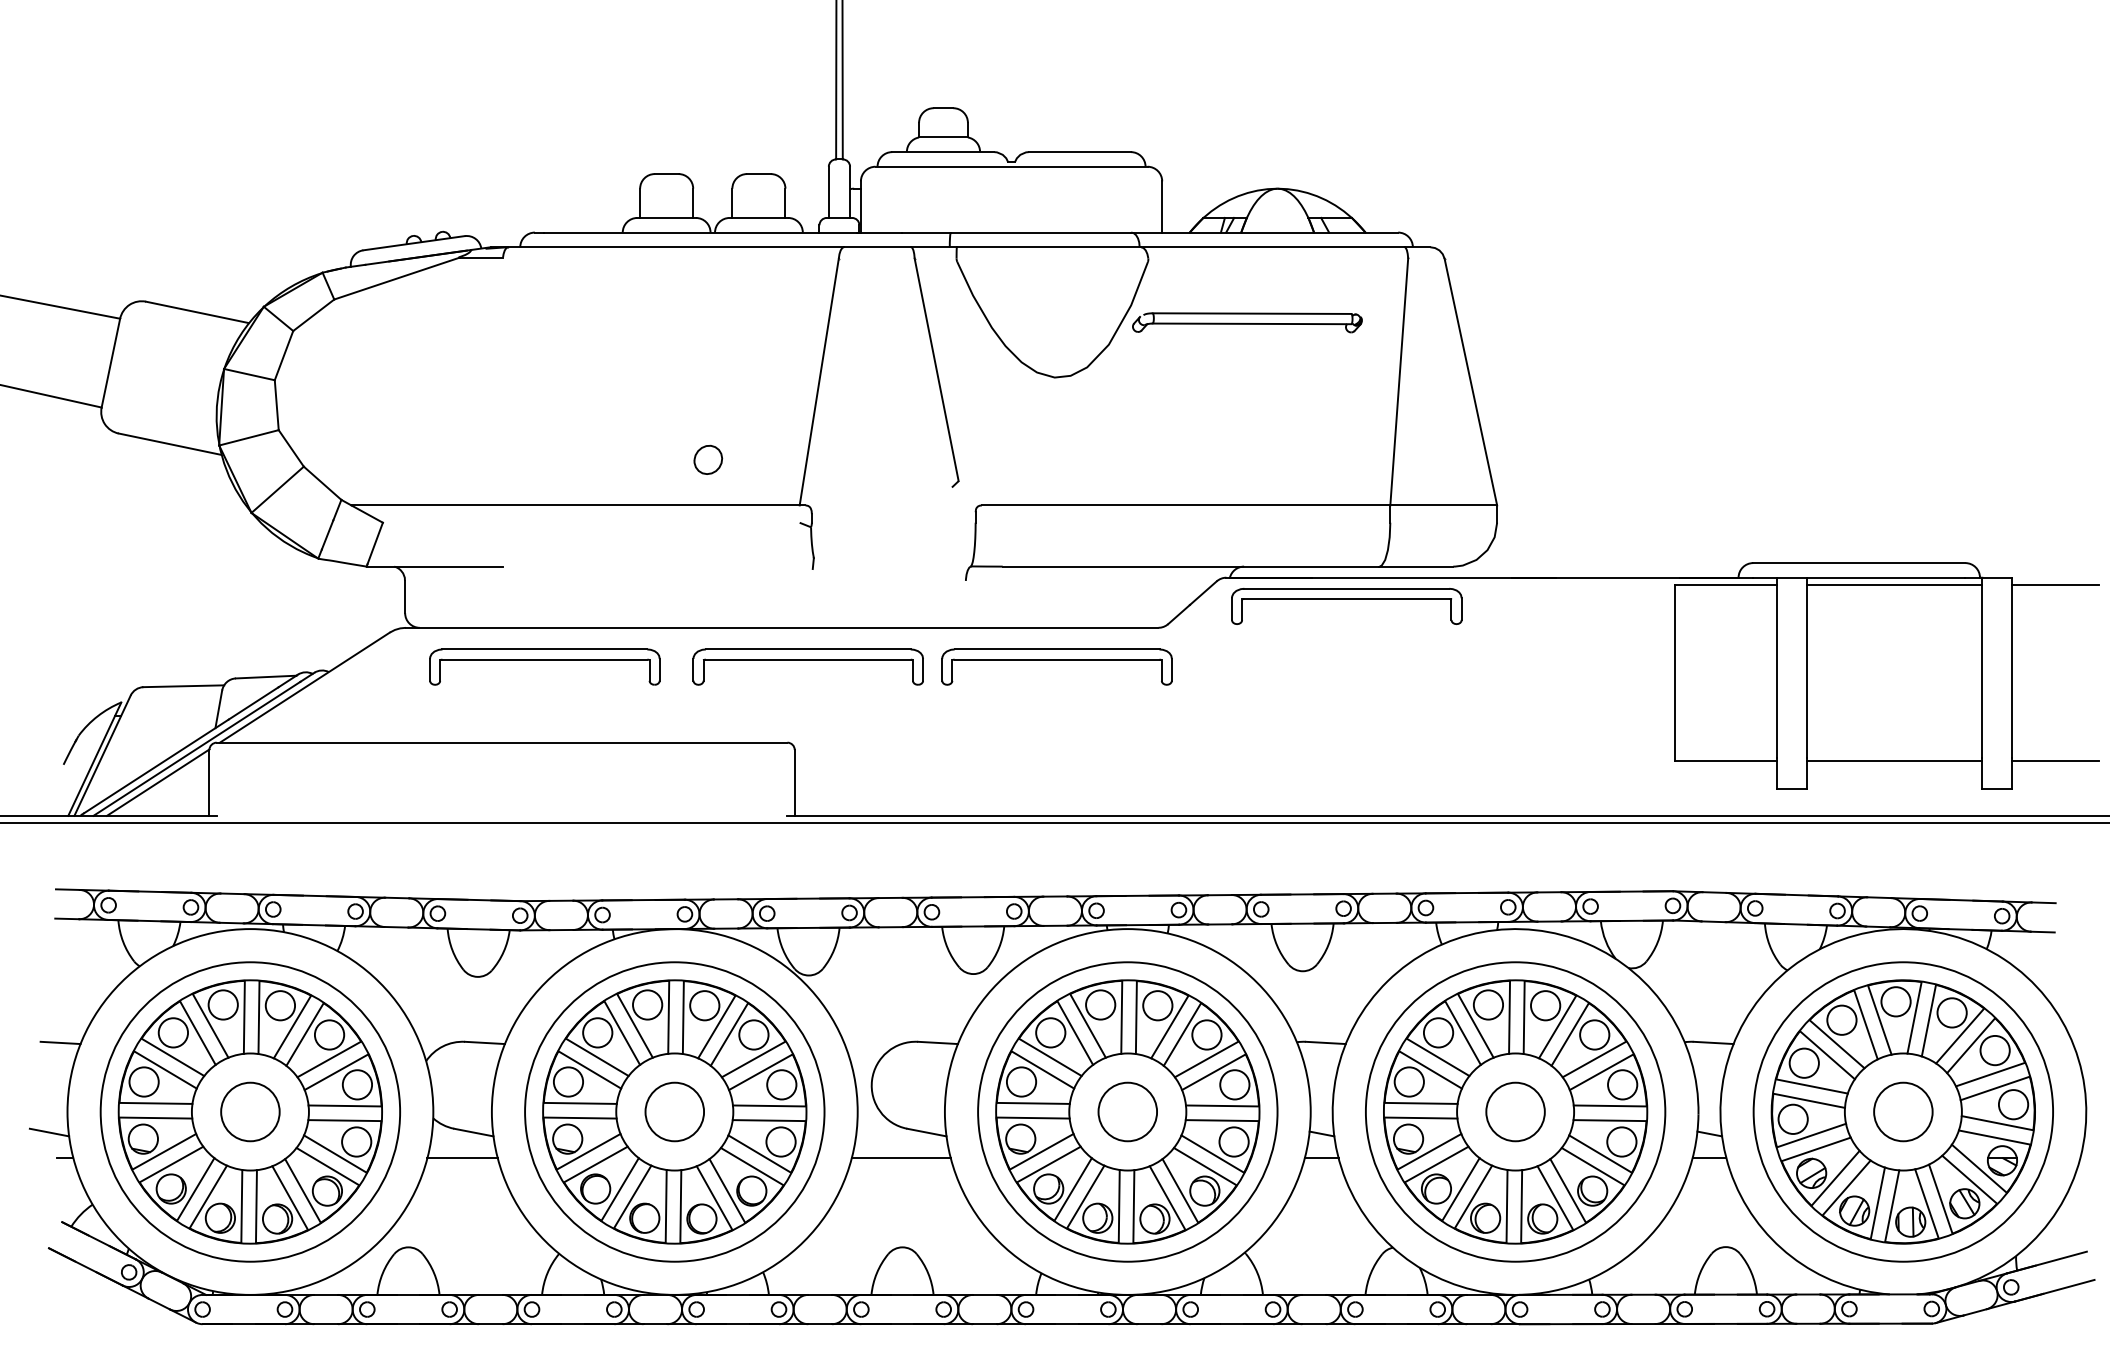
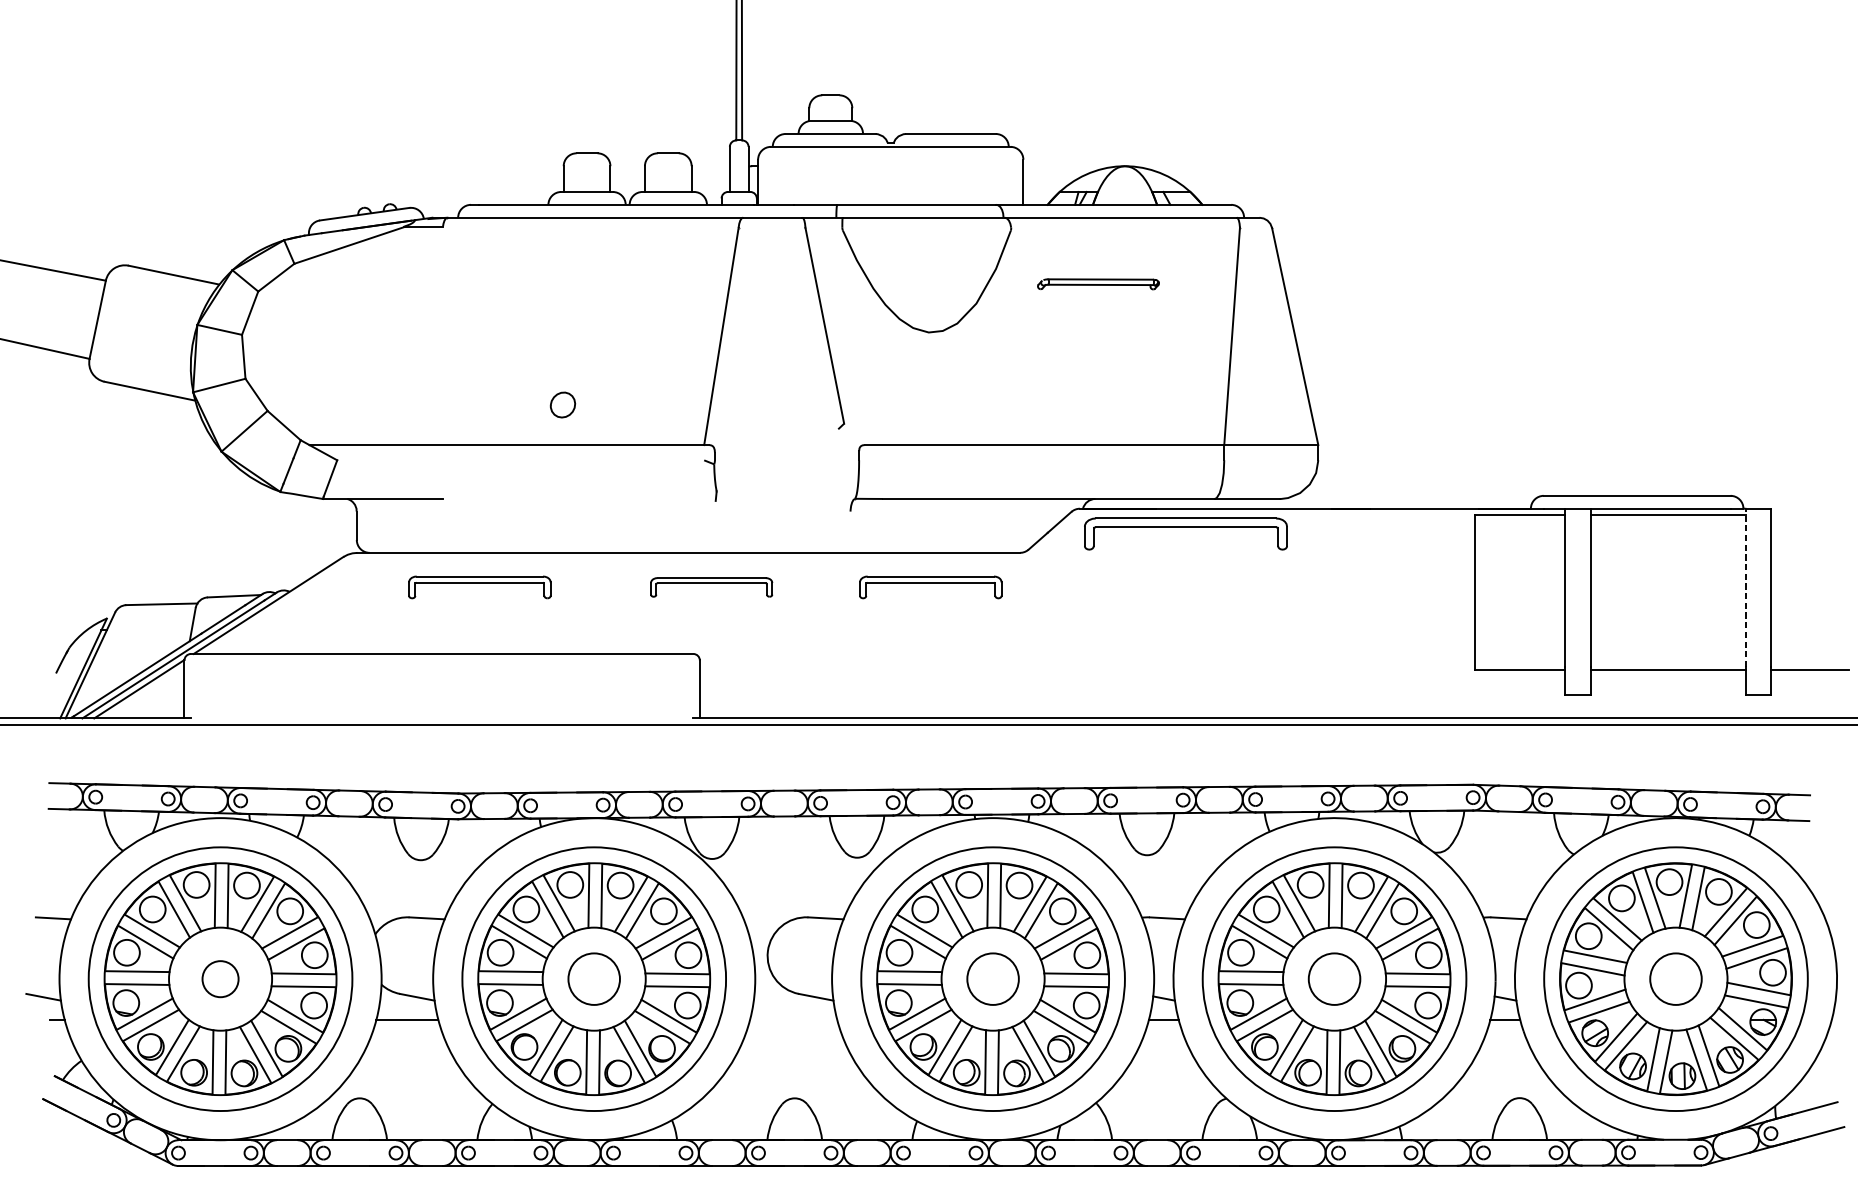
part: (1247, 322) -> (1098, 284), size x0.6
part: (708, 459) -> (563, 404), moved
line: (2055, 585) -> (1809, 515), removed
part: (544, 666) -> (479, 586), size x0.7
part: (807, 666) -> (711, 586), size x0.6
part: (1056, 666) -> (930, 586), size x0.7
line: (1982, 667) -> (1745, 587), solid -> dashed
circle: (250, 1111) -> (220, 978), size x0.7
line: (900, 1158) -> (792, 1020), removed

